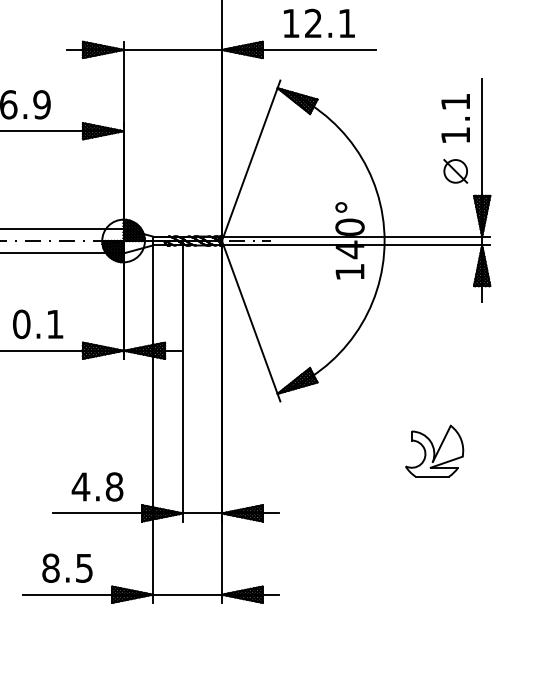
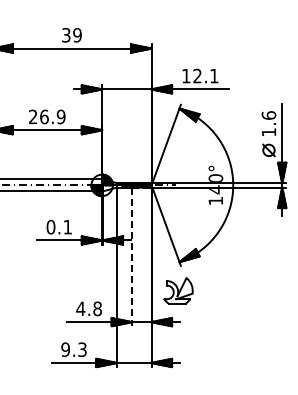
text: (454, 101) -> (268, 115), 1.1 -> 1.6
line: (181, 384) -> (131, 257), solid -> dashed
part: (434, 450) -> (178, 290), moved
text: (66, 567) -> (73, 349), 8.5 -> 9.3

